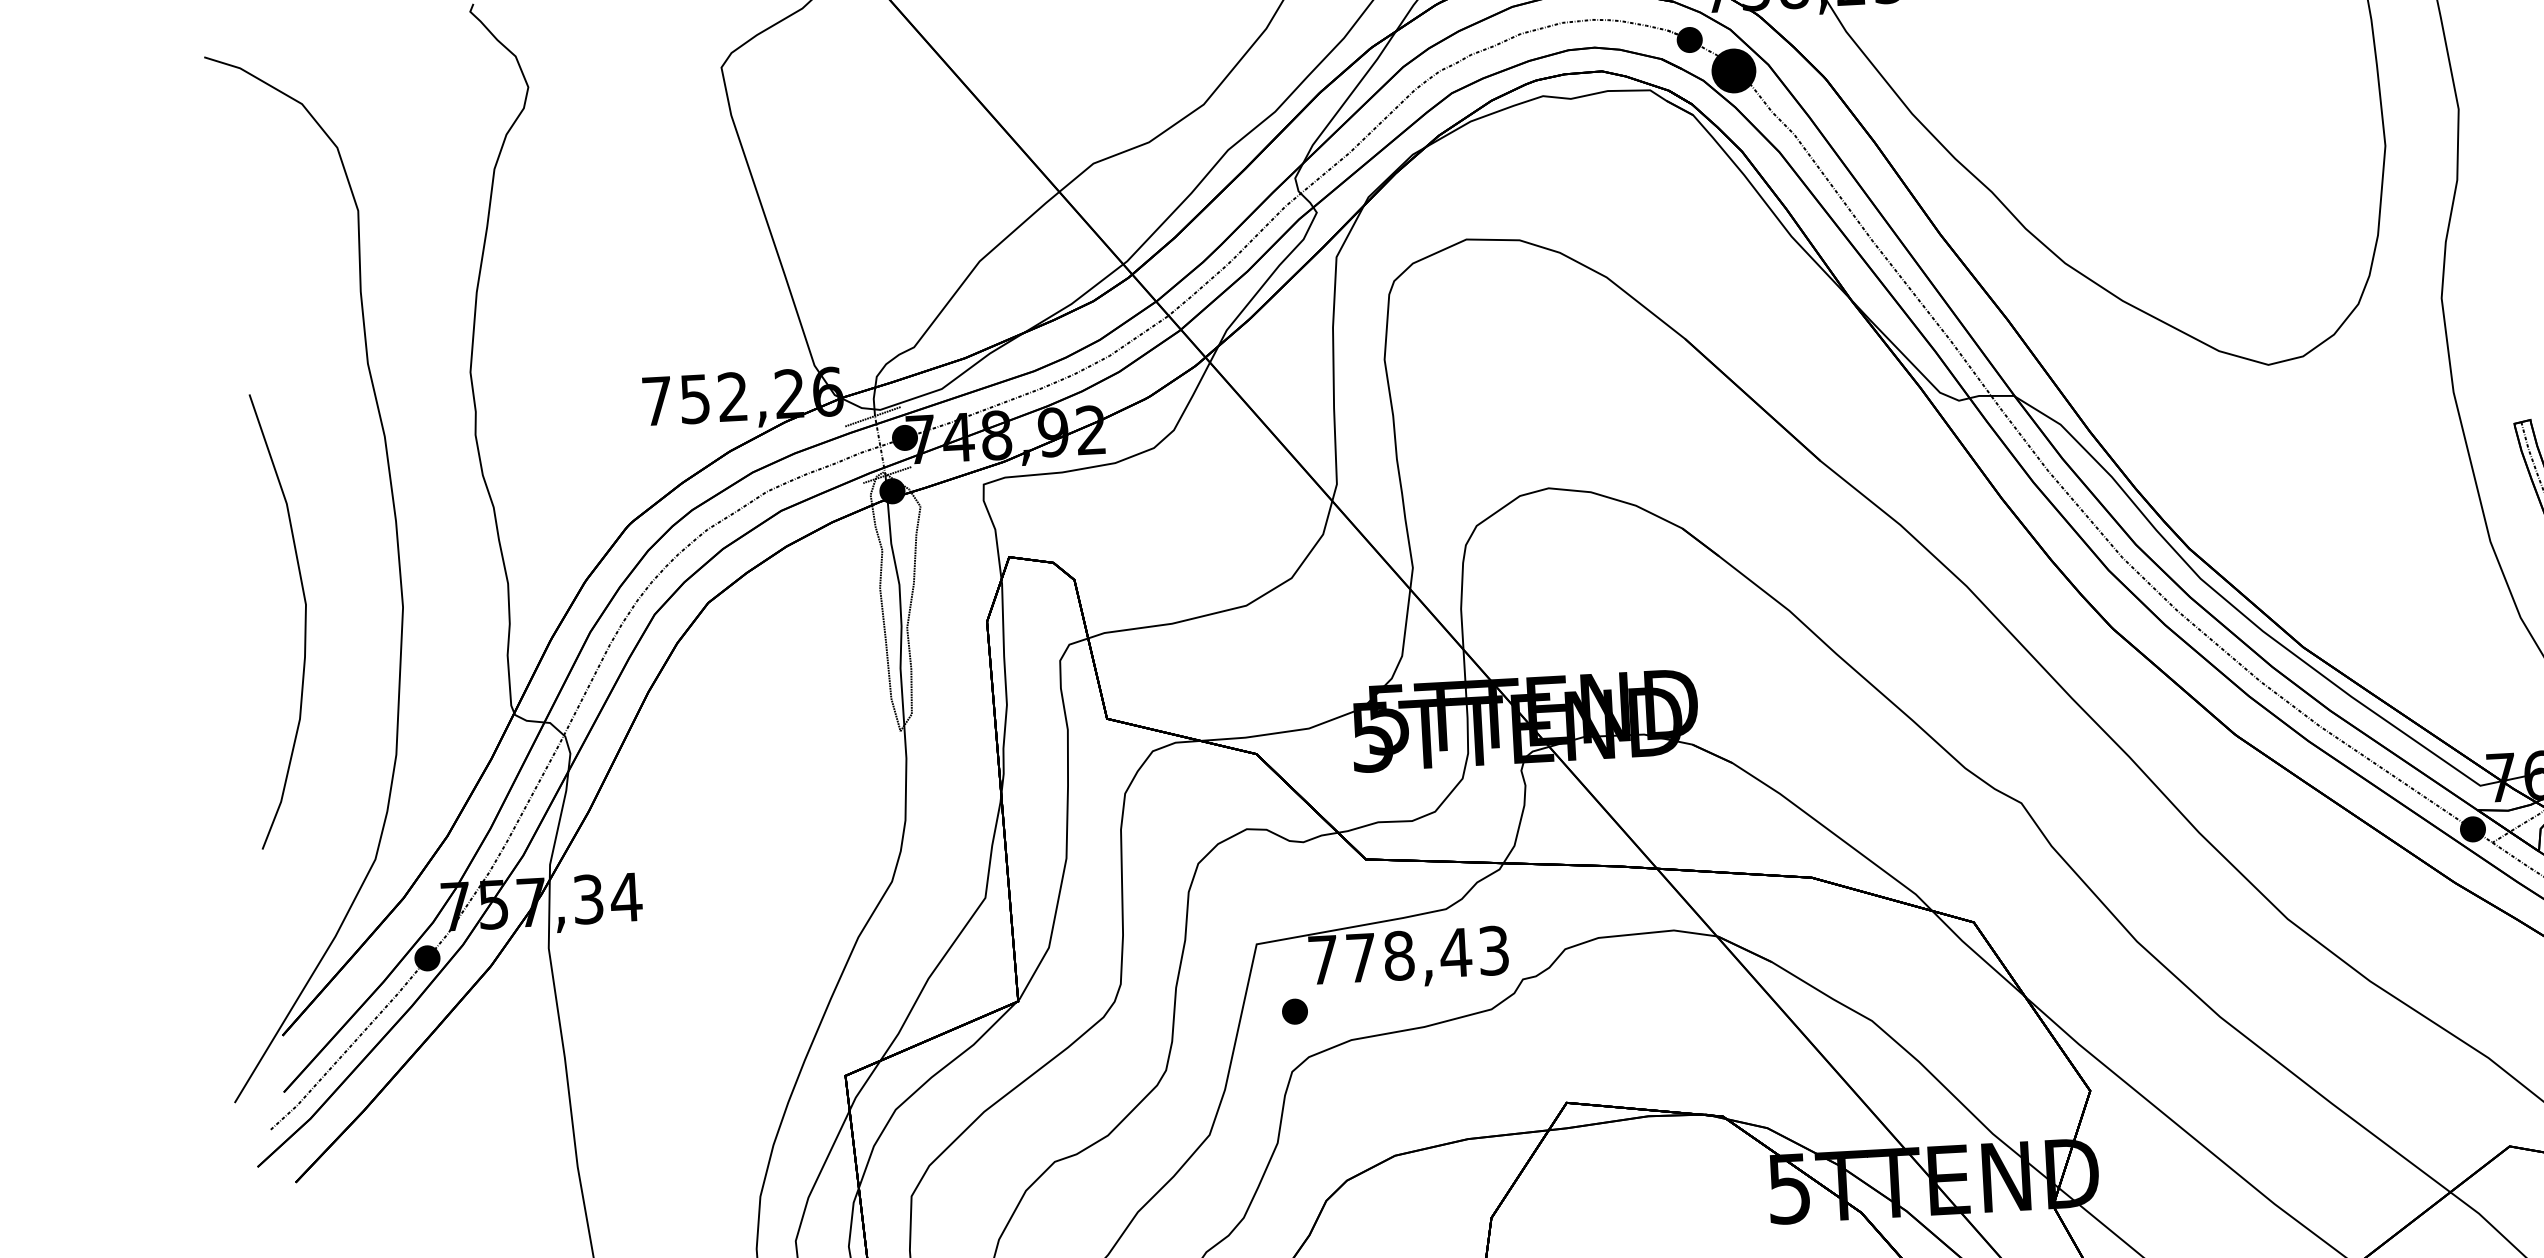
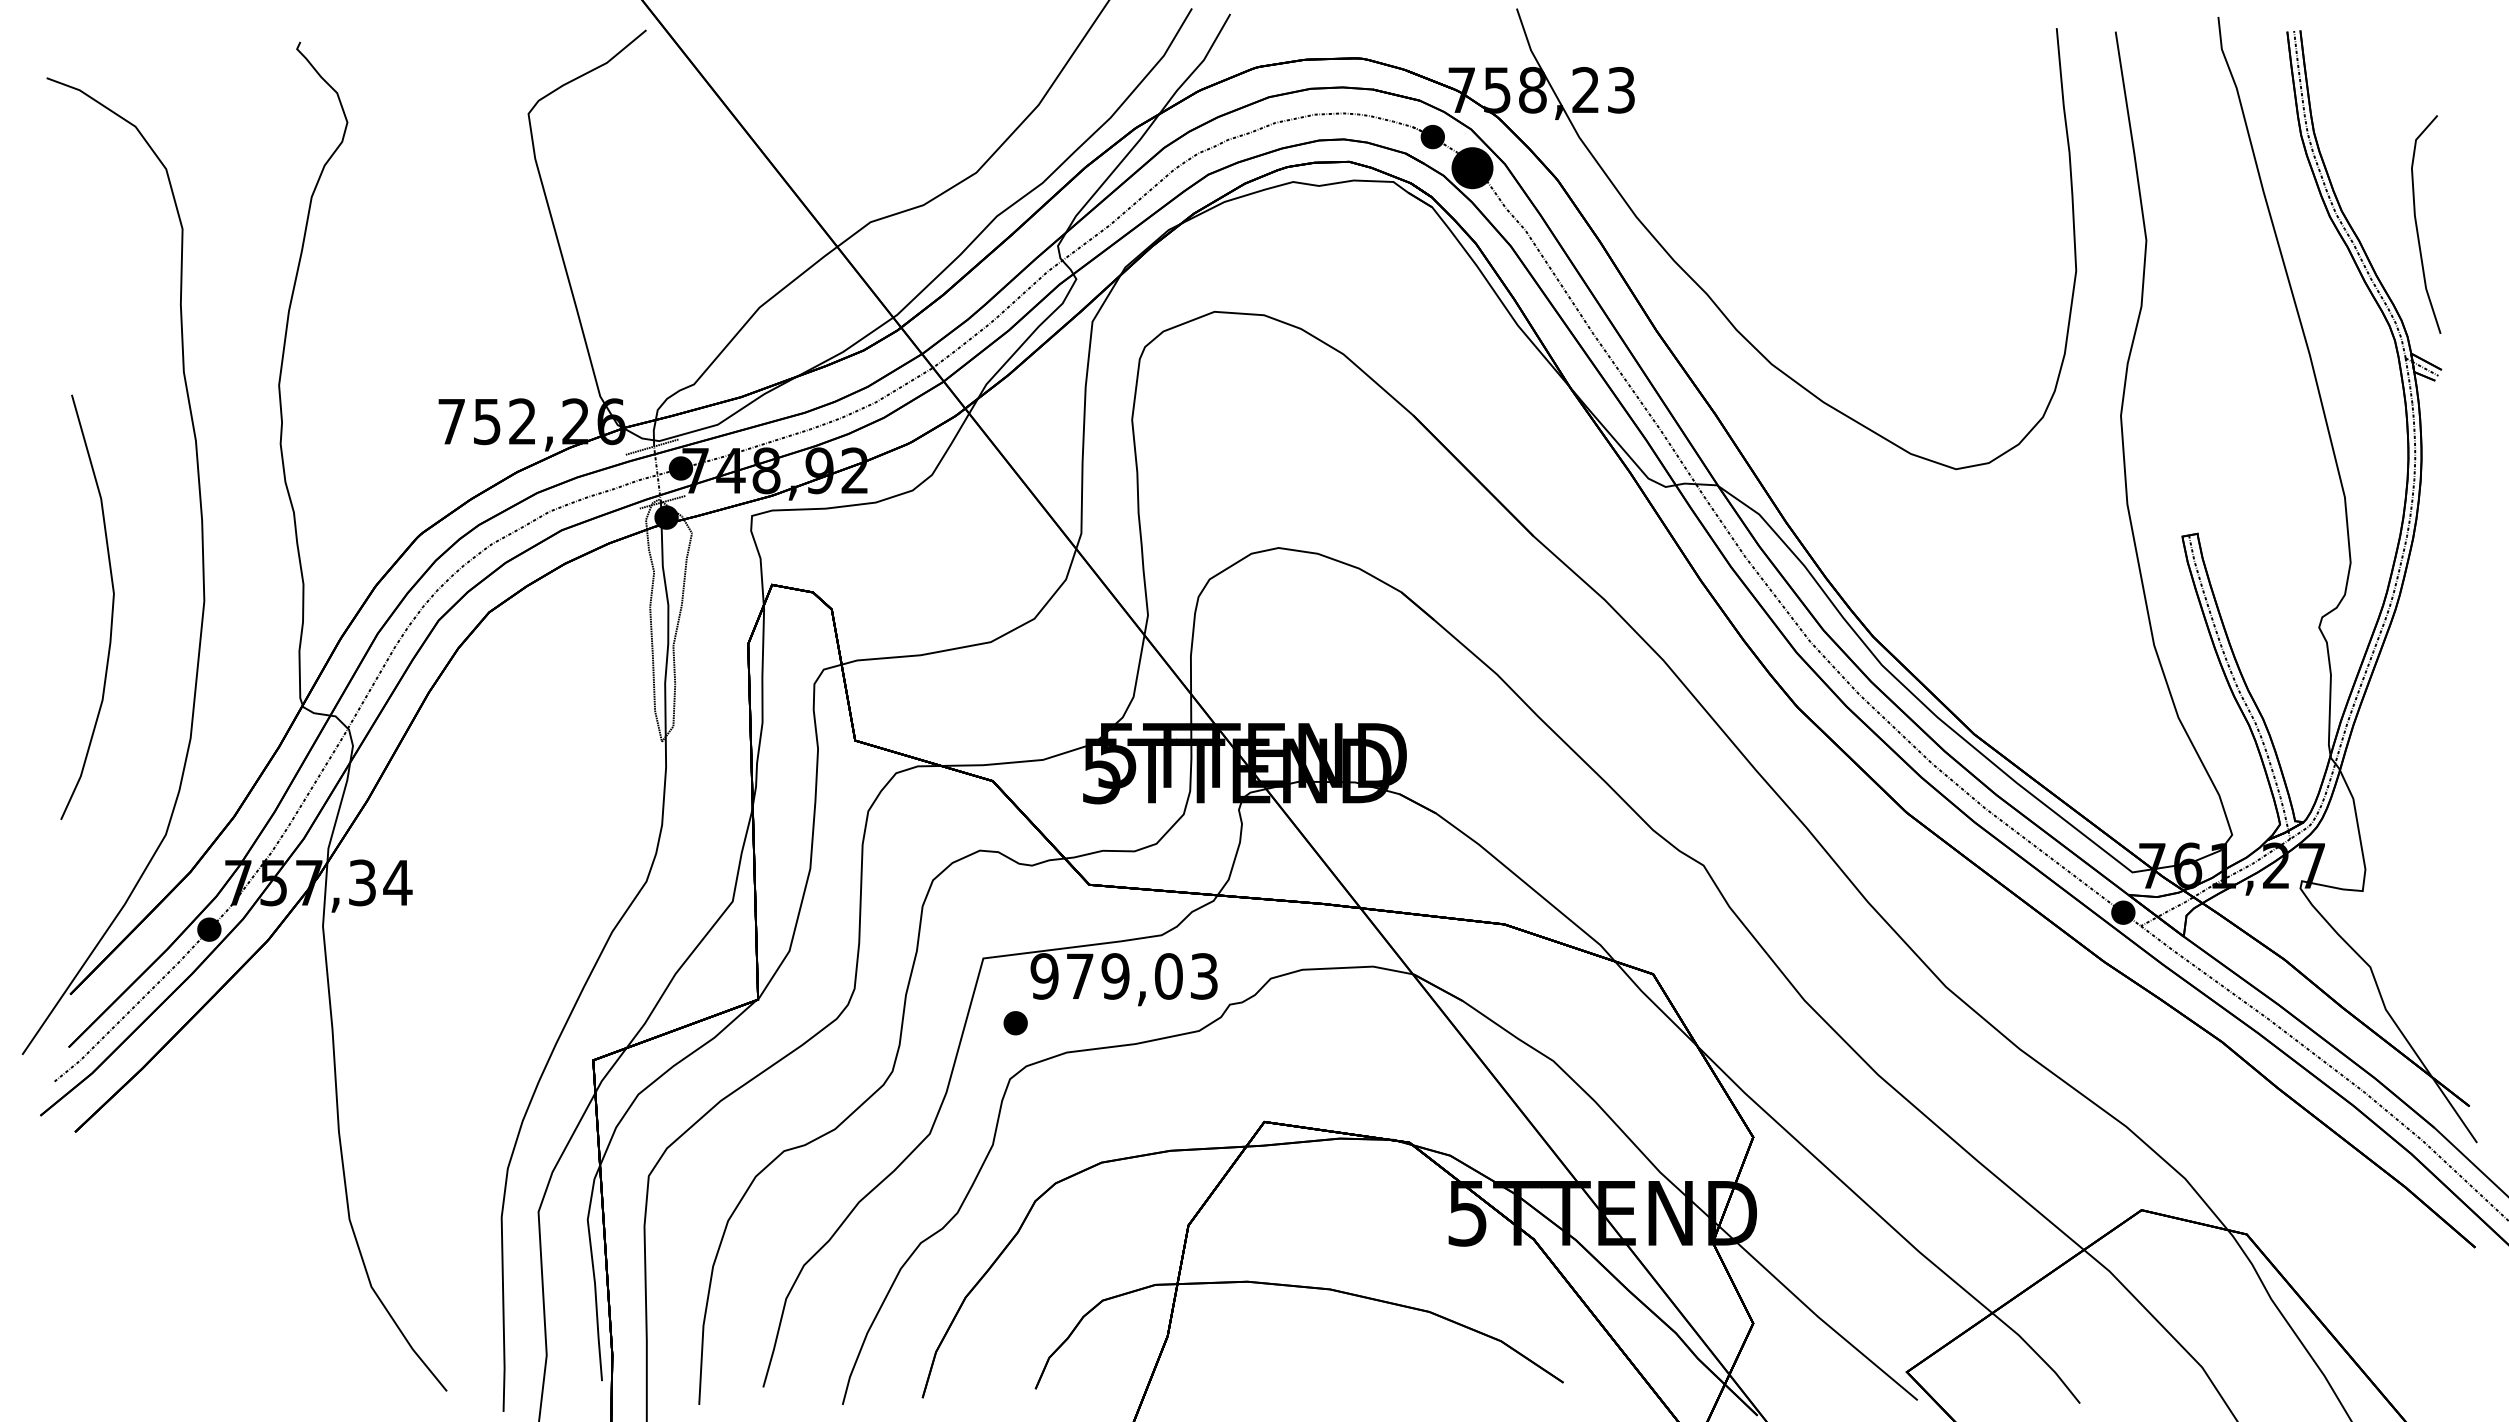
text: (1389, 956) -> (1106, 976), 778,43 -> 979,03

